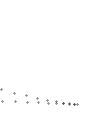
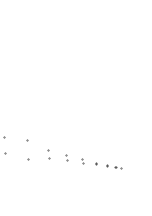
part: (26, 98) -> (27, 149), size x1.6

